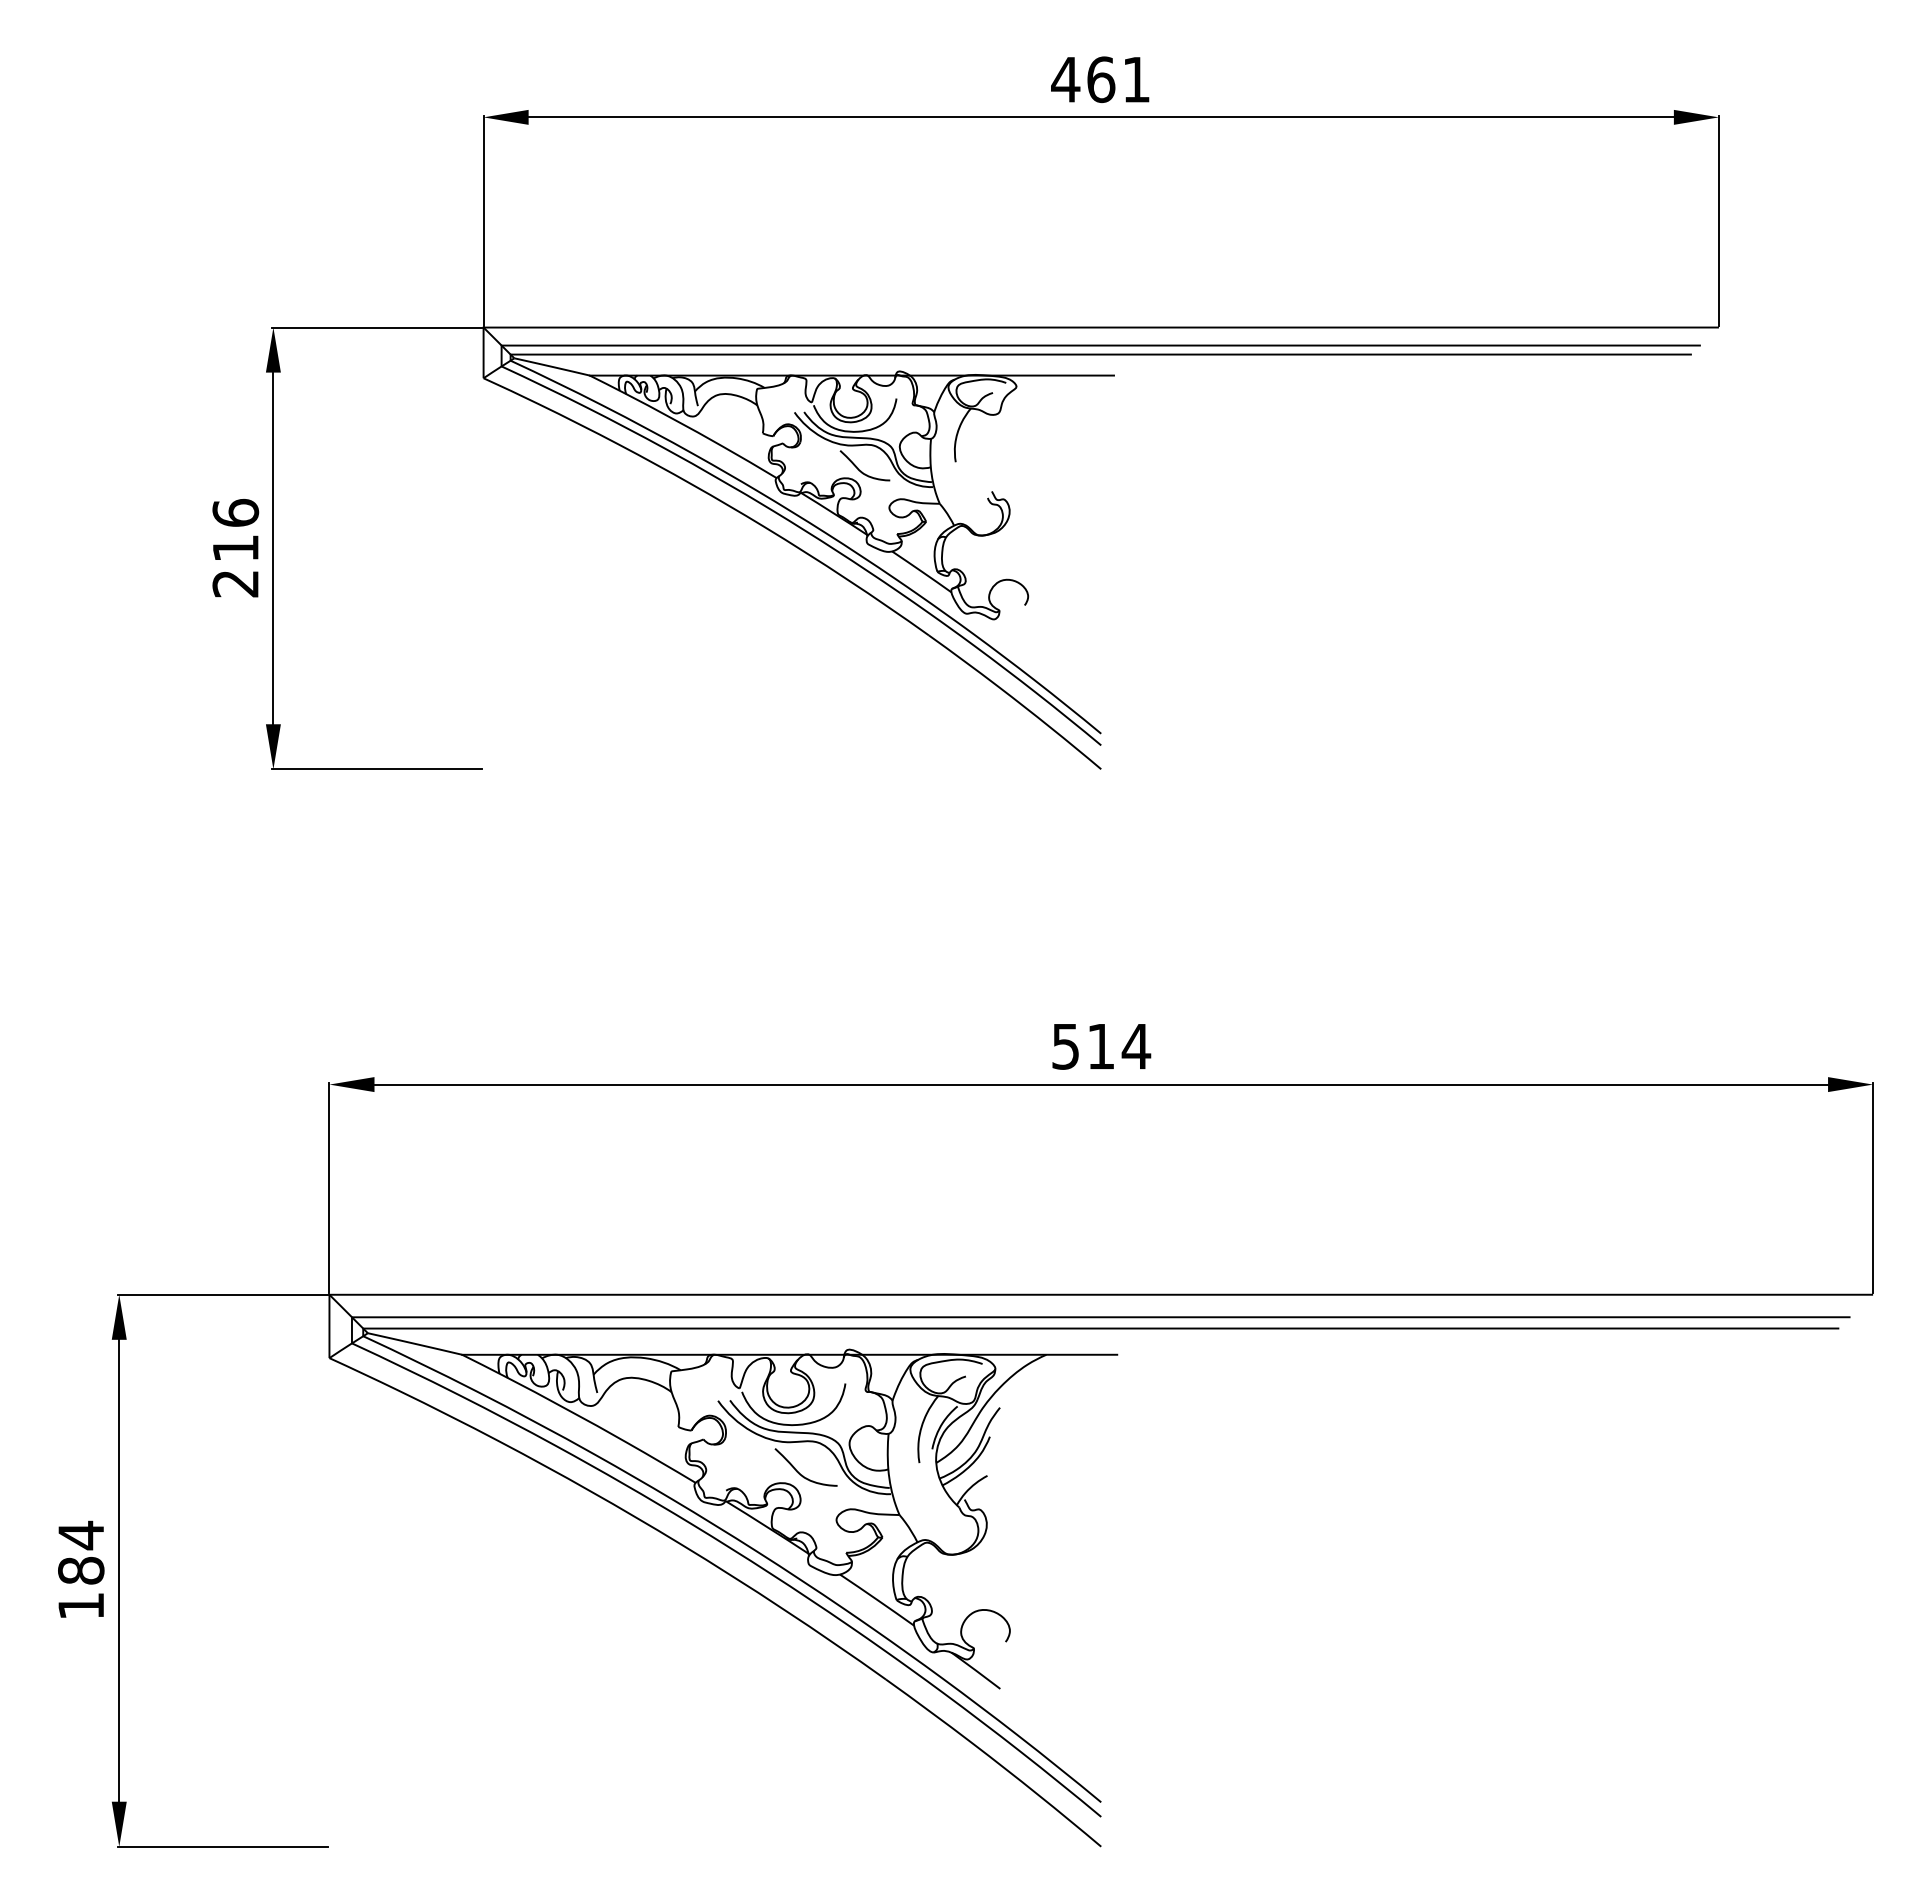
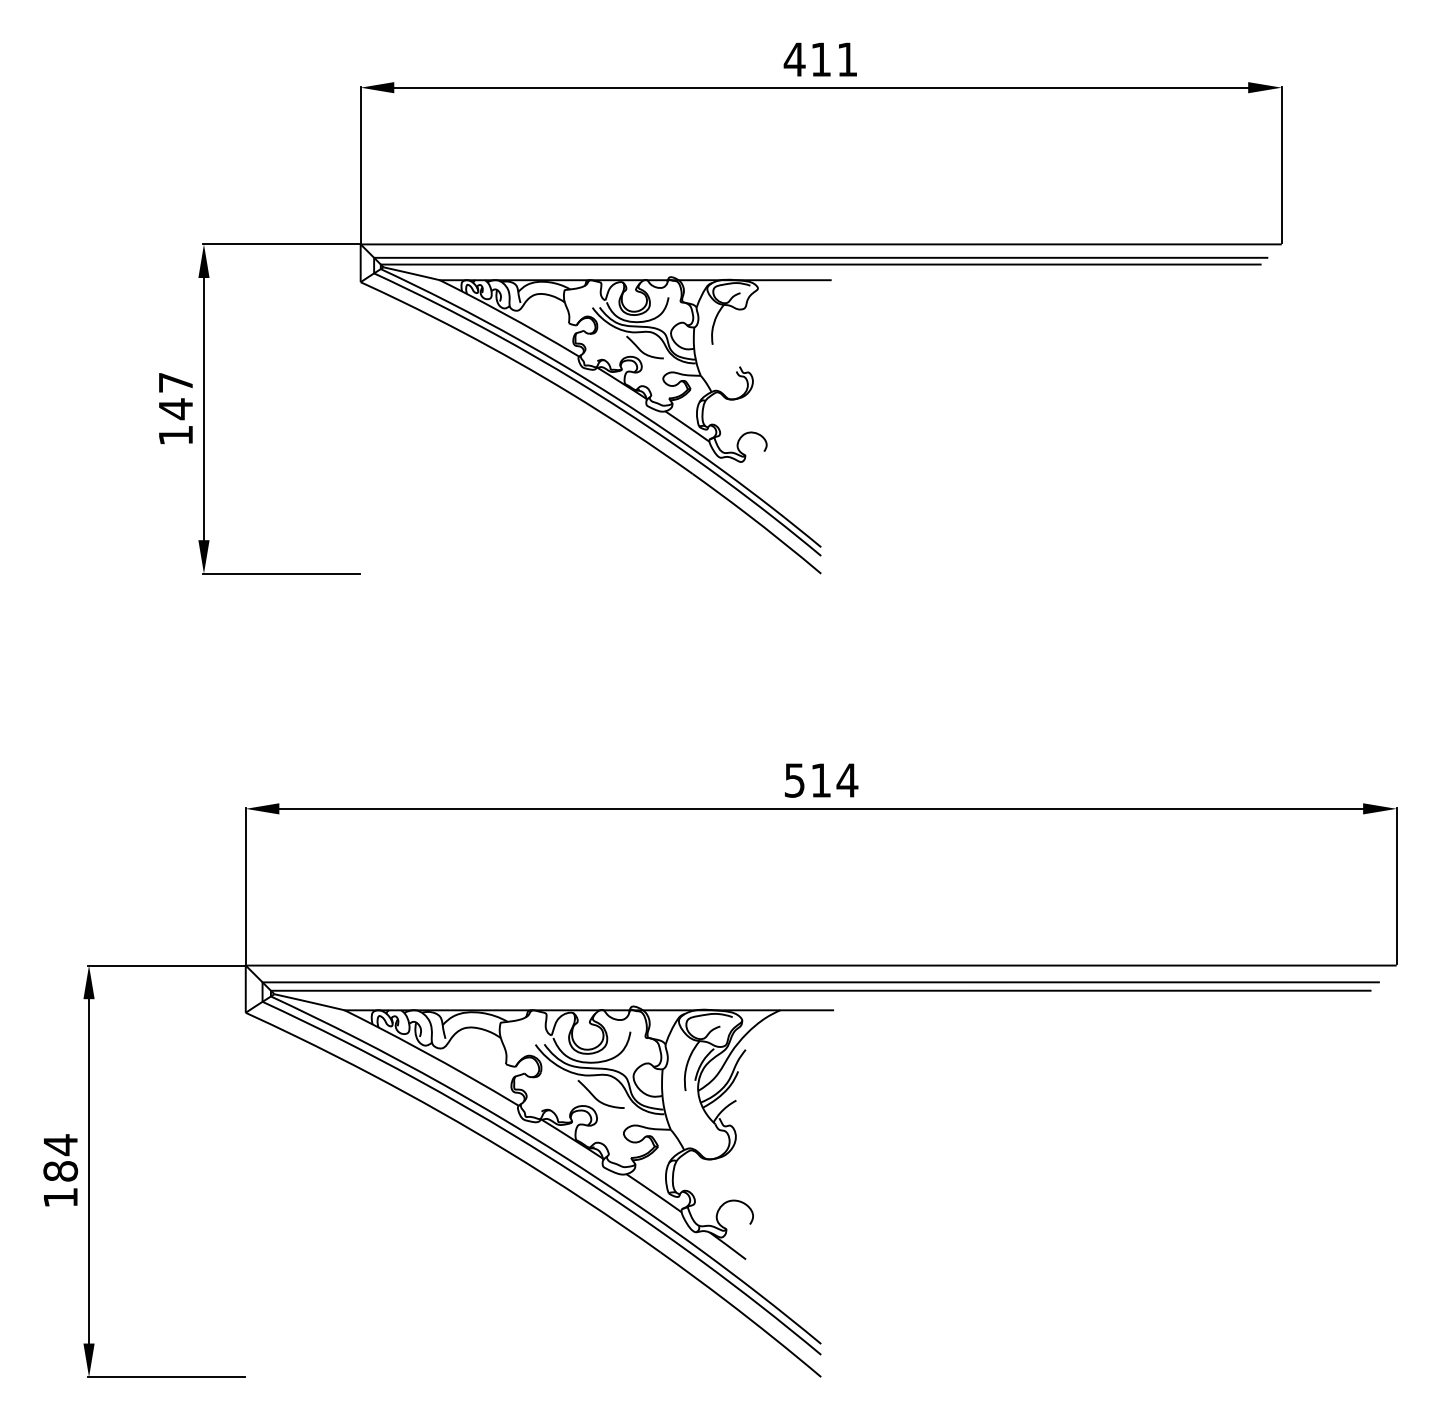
text: (1101, 79) -> (821, 59), 461 -> 411
text: (235, 547) -> (175, 408), 216 -> 147

